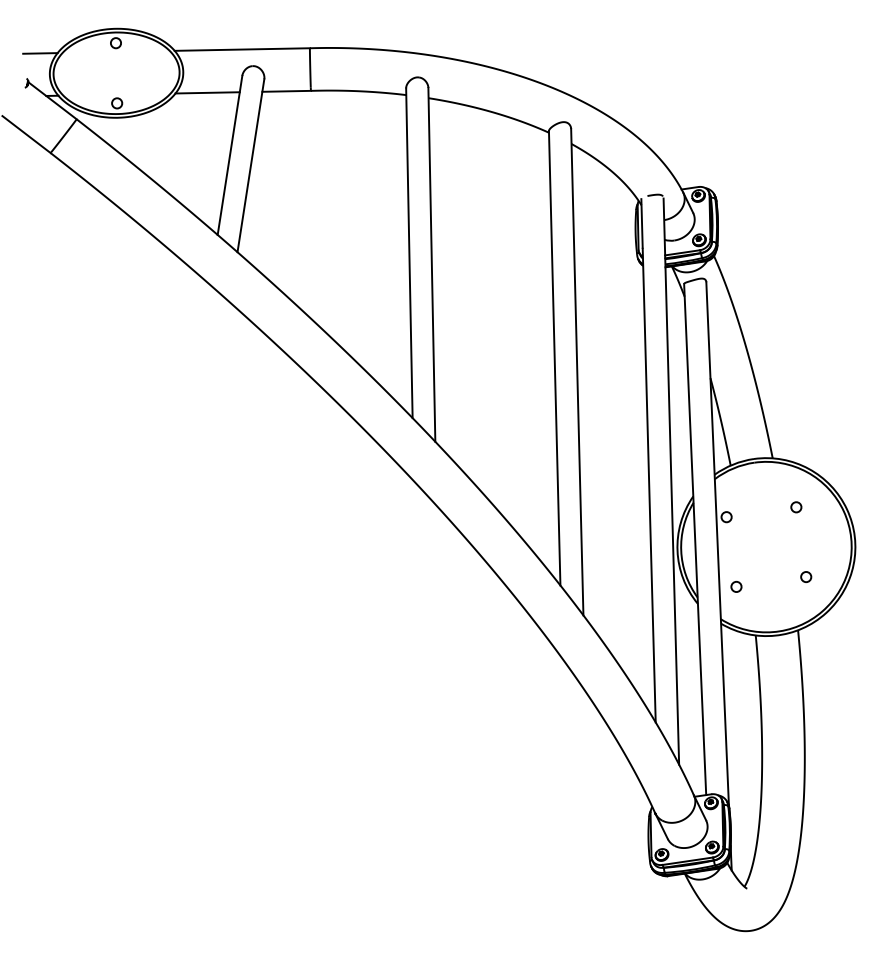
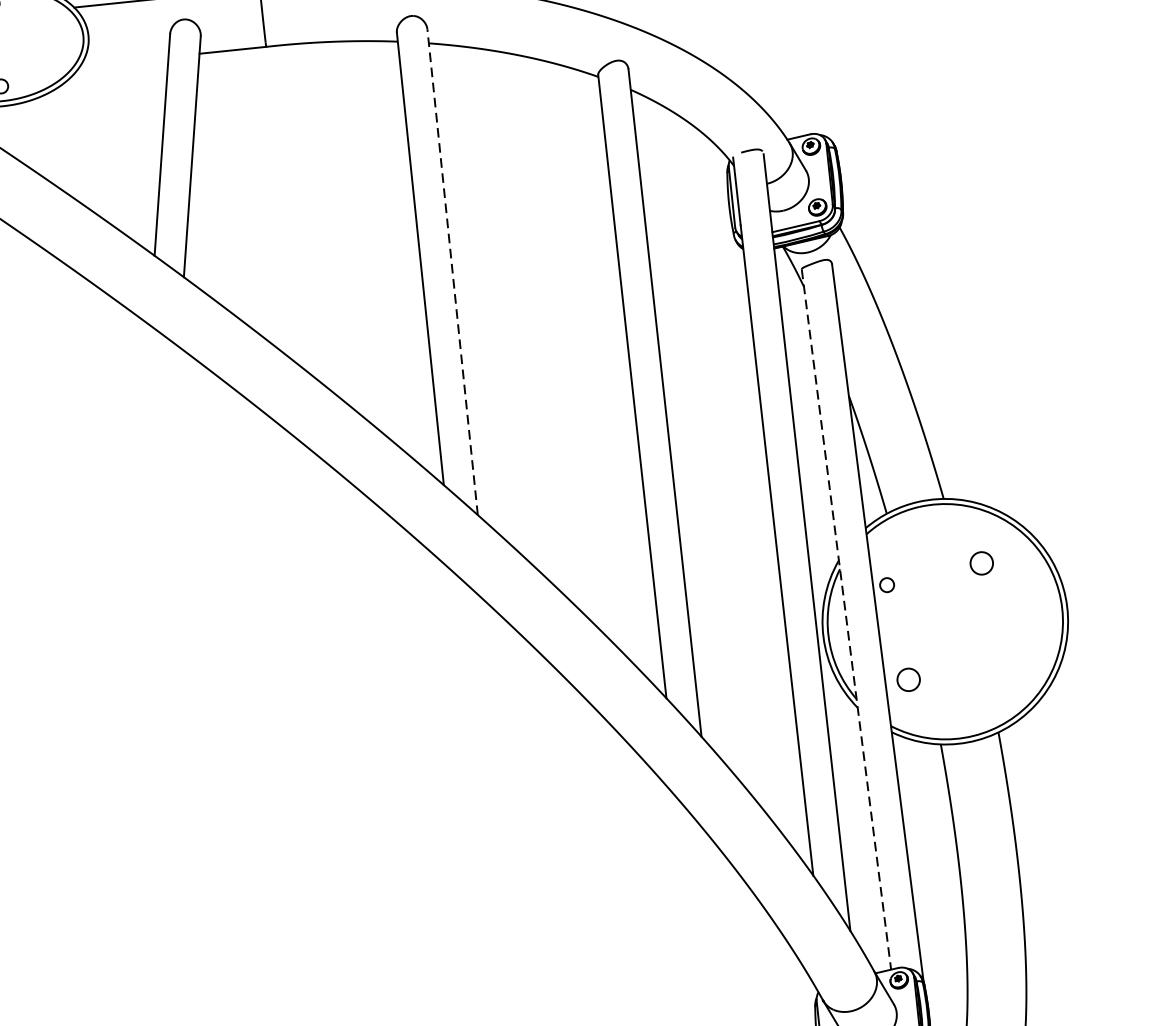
line: (207, 92) -> (124, 61), removed
line: (431, 264) -> (452, 271), solid -> dashed
circle: (796, 507) -> (982, 563), size x1.6
line: (695, 539) -> (846, 619), solid -> dashed
circle: (806, 576) -> (1003, 657), removed
circle: (736, 586) -> (908, 679), size x1.6

